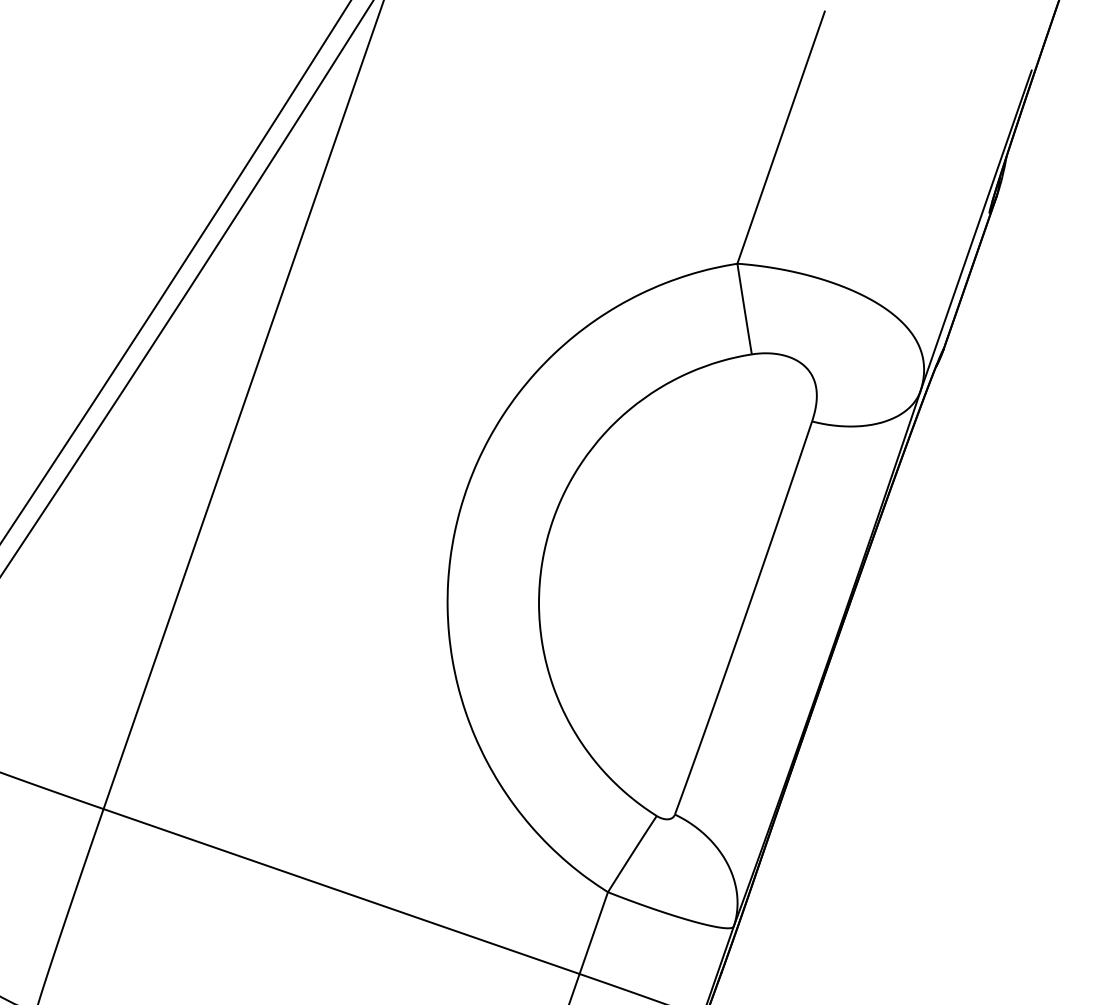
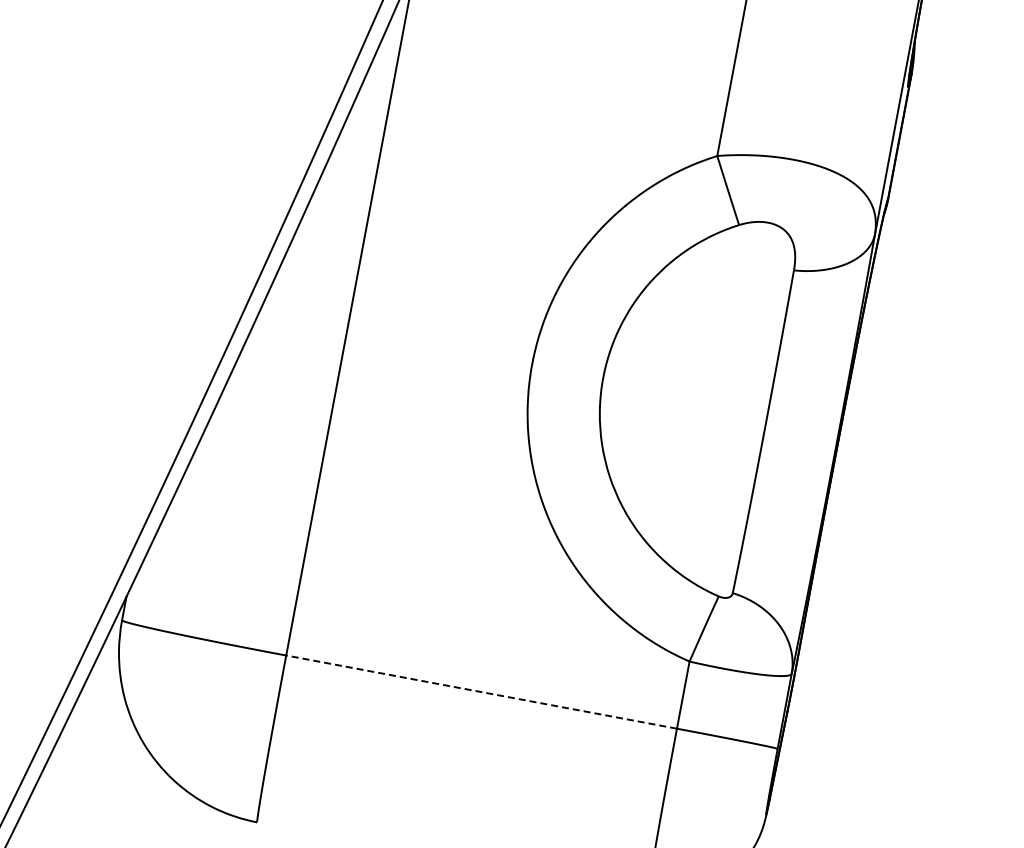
line: (341, 891) -> (481, 692), solid -> dashed

